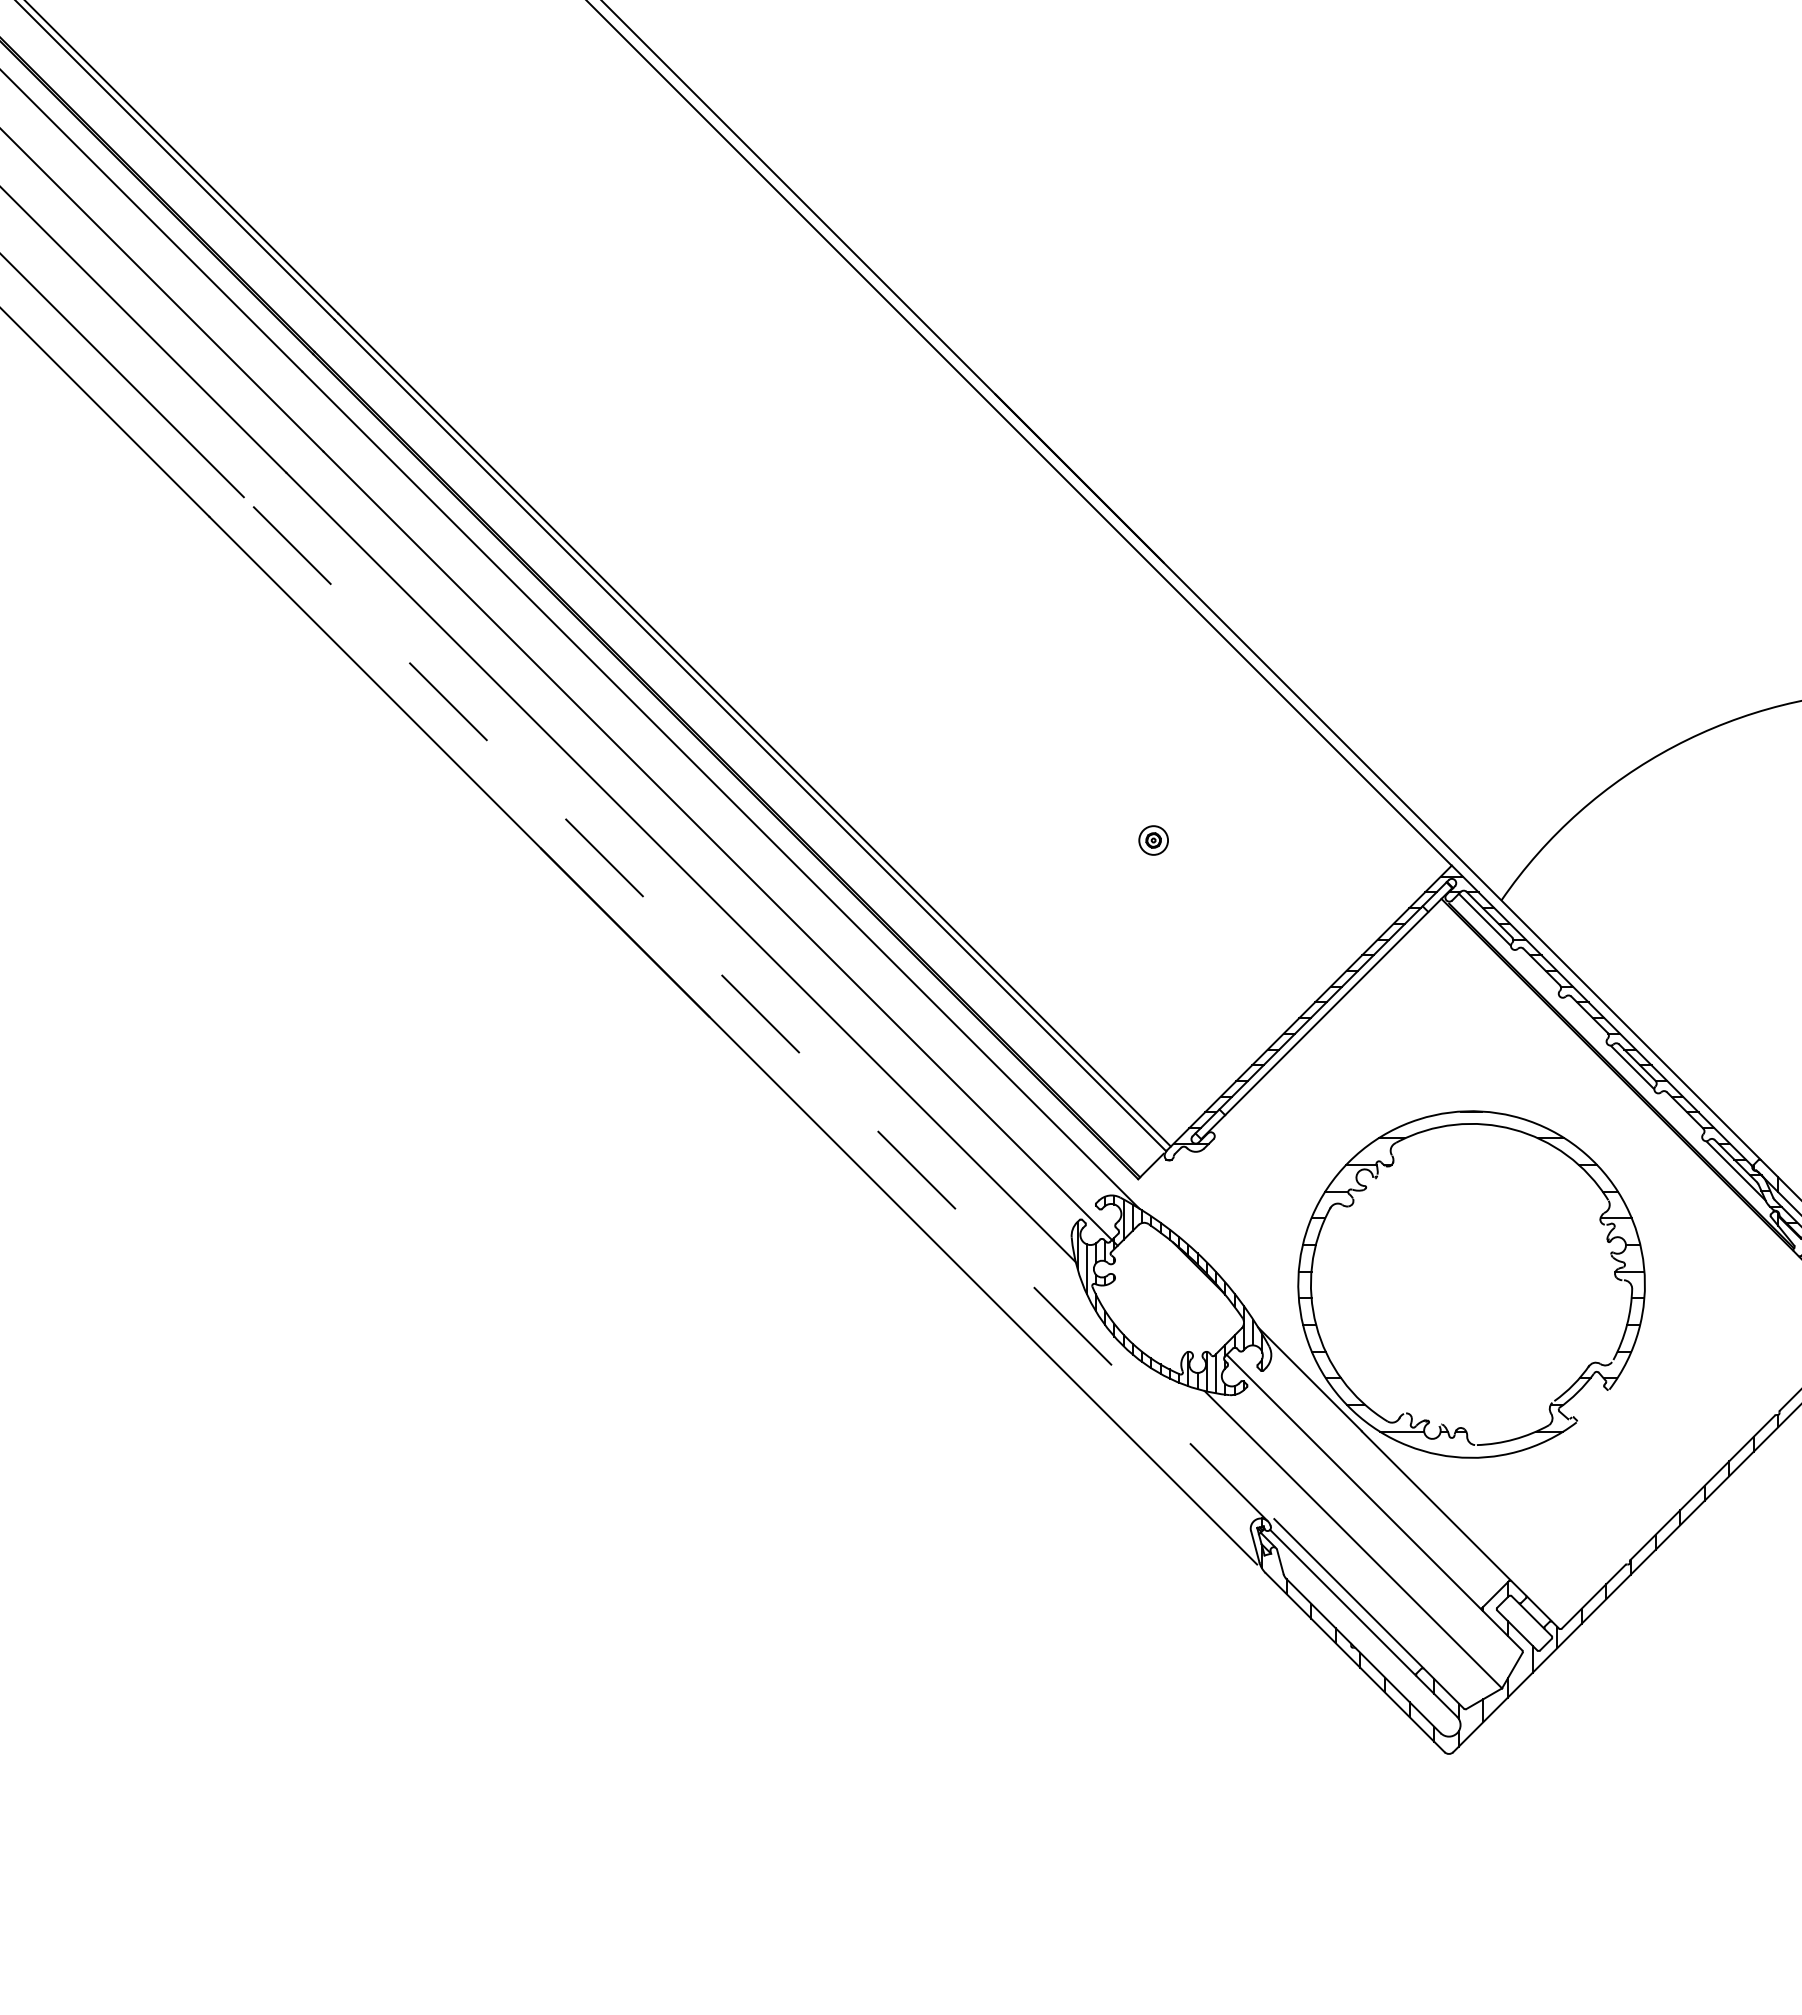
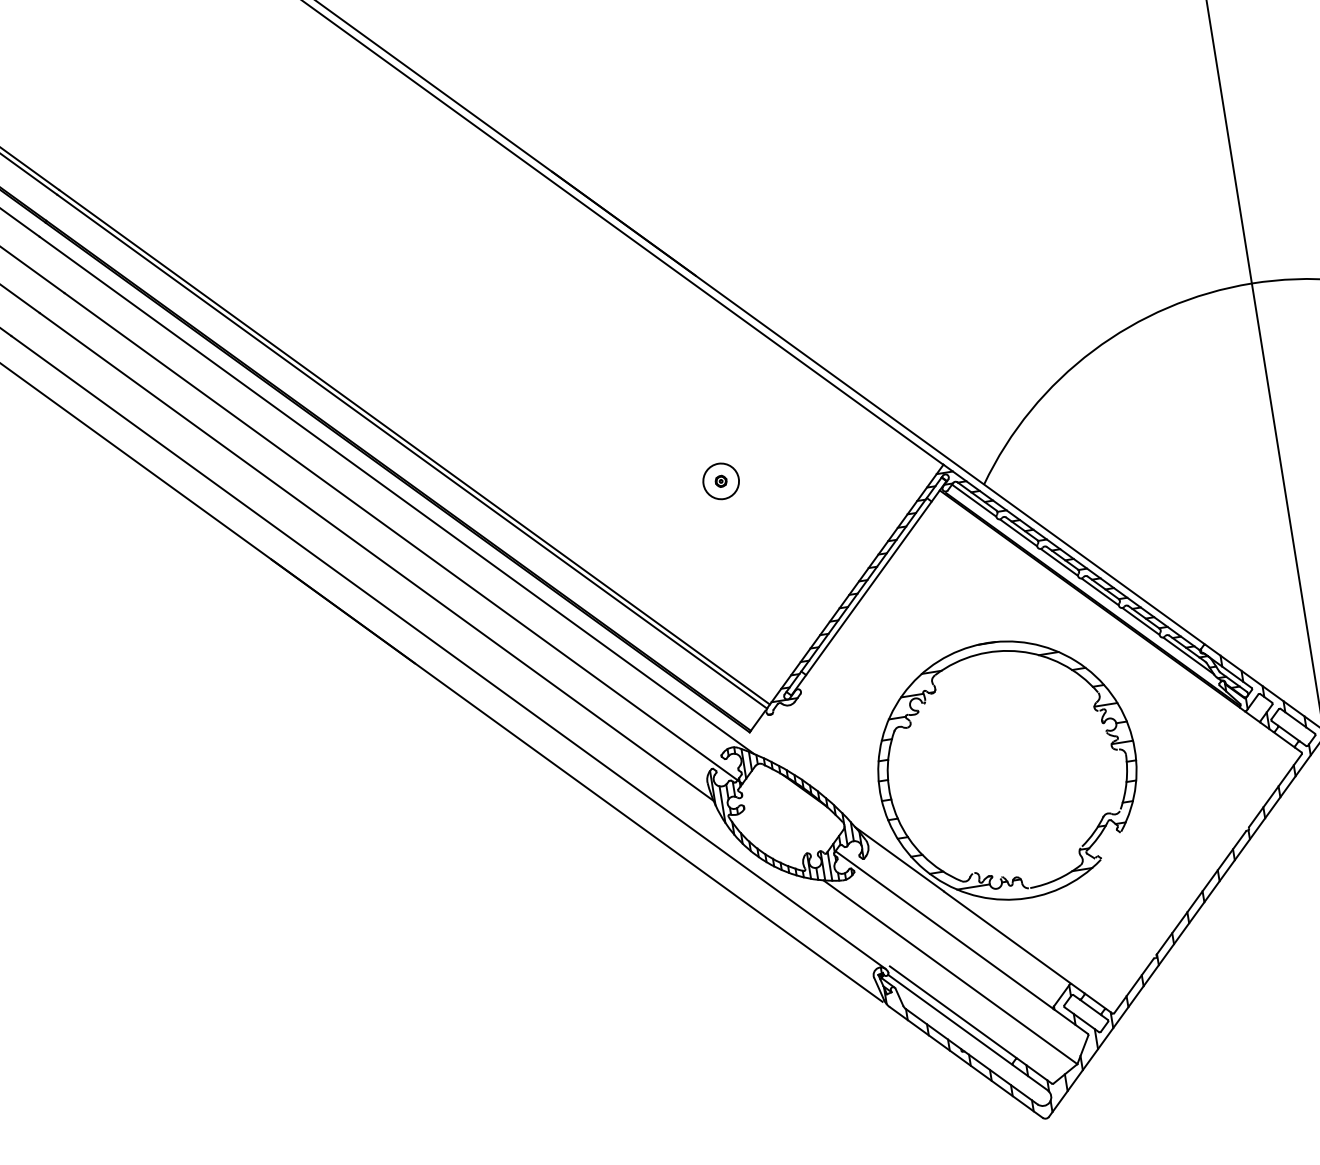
circle: (1153, 840) -> (721, 481), size x1.67
line: (1536, 971) -> (1018, 532), added
line: (755, 1008) -> (448, 651), dashed -> solid
line: (1584, 1019) -> (1059, 562), added
line: (1680, 1115) -> (1141, 621), added

